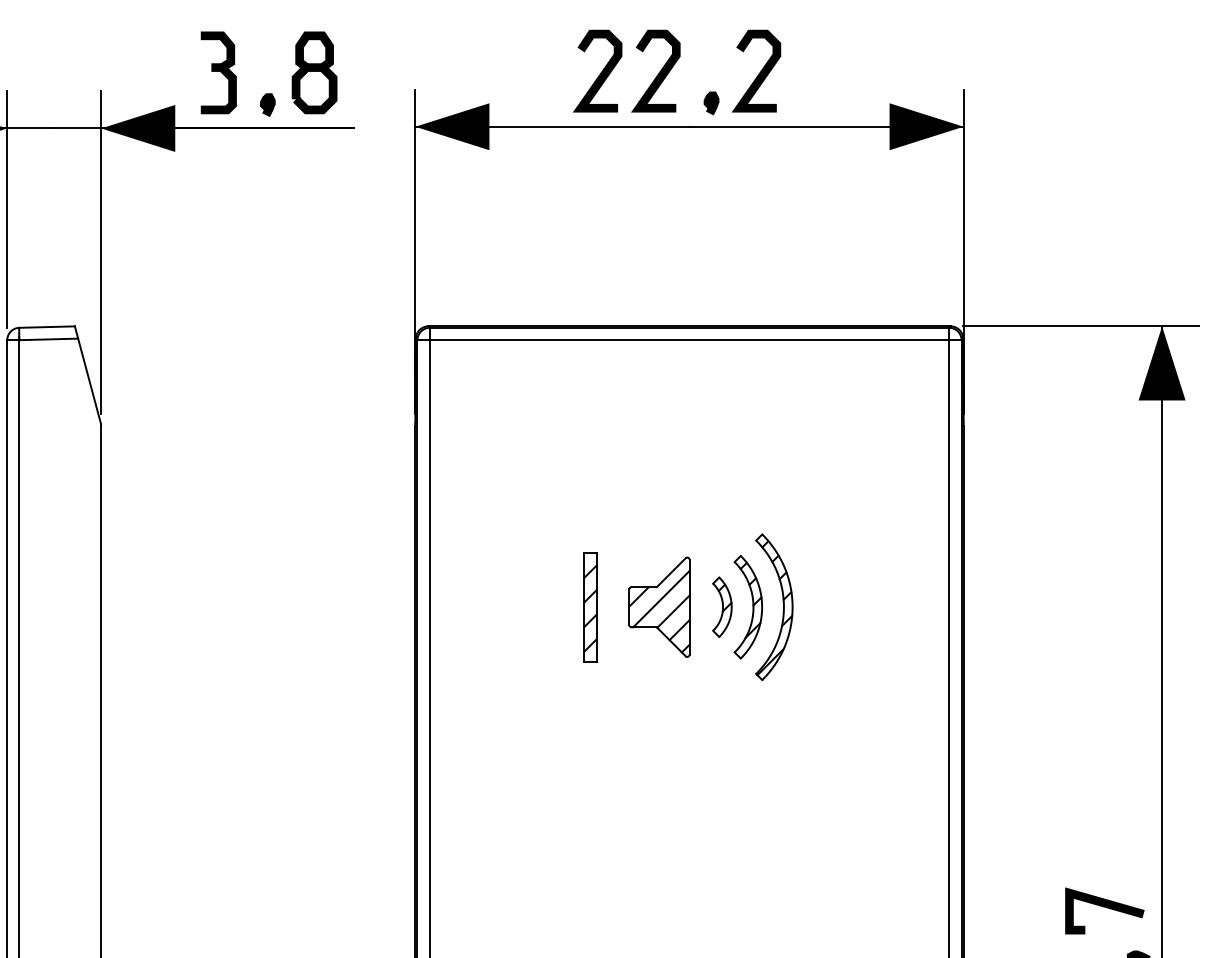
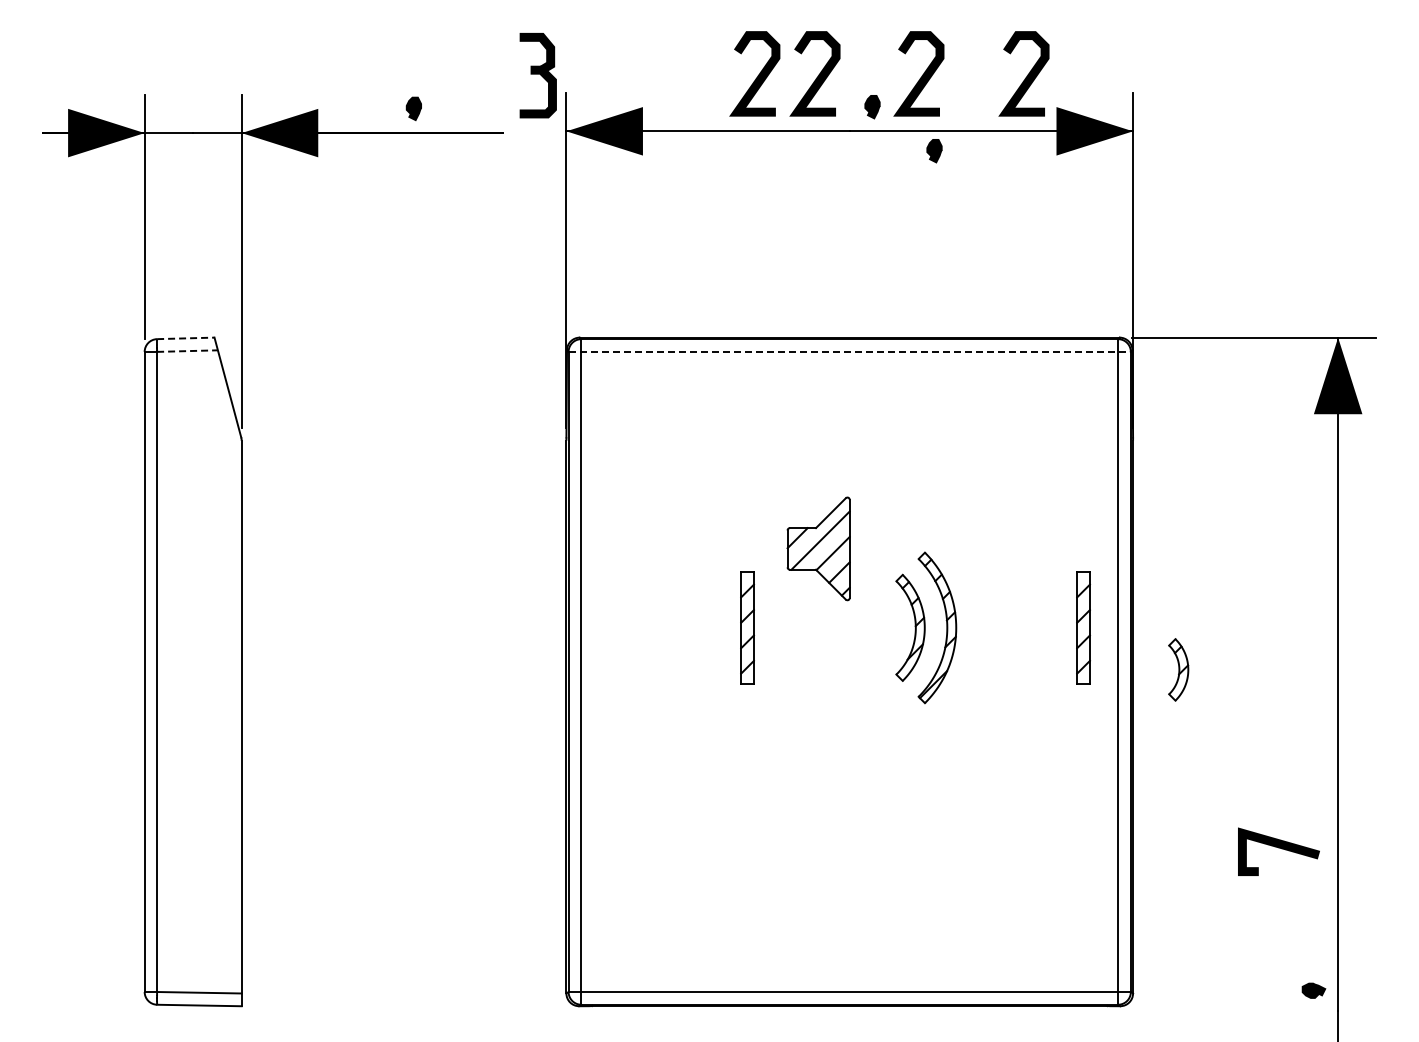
curve: (861, 71) -> (1027, 74), added
part: (218, 72) -> (537, 75), moved
part: (313, 72) -> (461, 75), removed
part: (771, 146) -> (934, 151), added
line: (46, 327) -> (185, 338), solid -> dashed
line: (49, 339) -> (188, 351), solid -> dashed
line: (690, 339) -> (850, 351), solid -> dashed
part: (659, 606) -> (818, 548), moved
part: (722, 606) -> (1178, 669), moved
part: (915, 606) -> (1083, 627), added
line: (1104, 907) -> (1278, 848), moved

